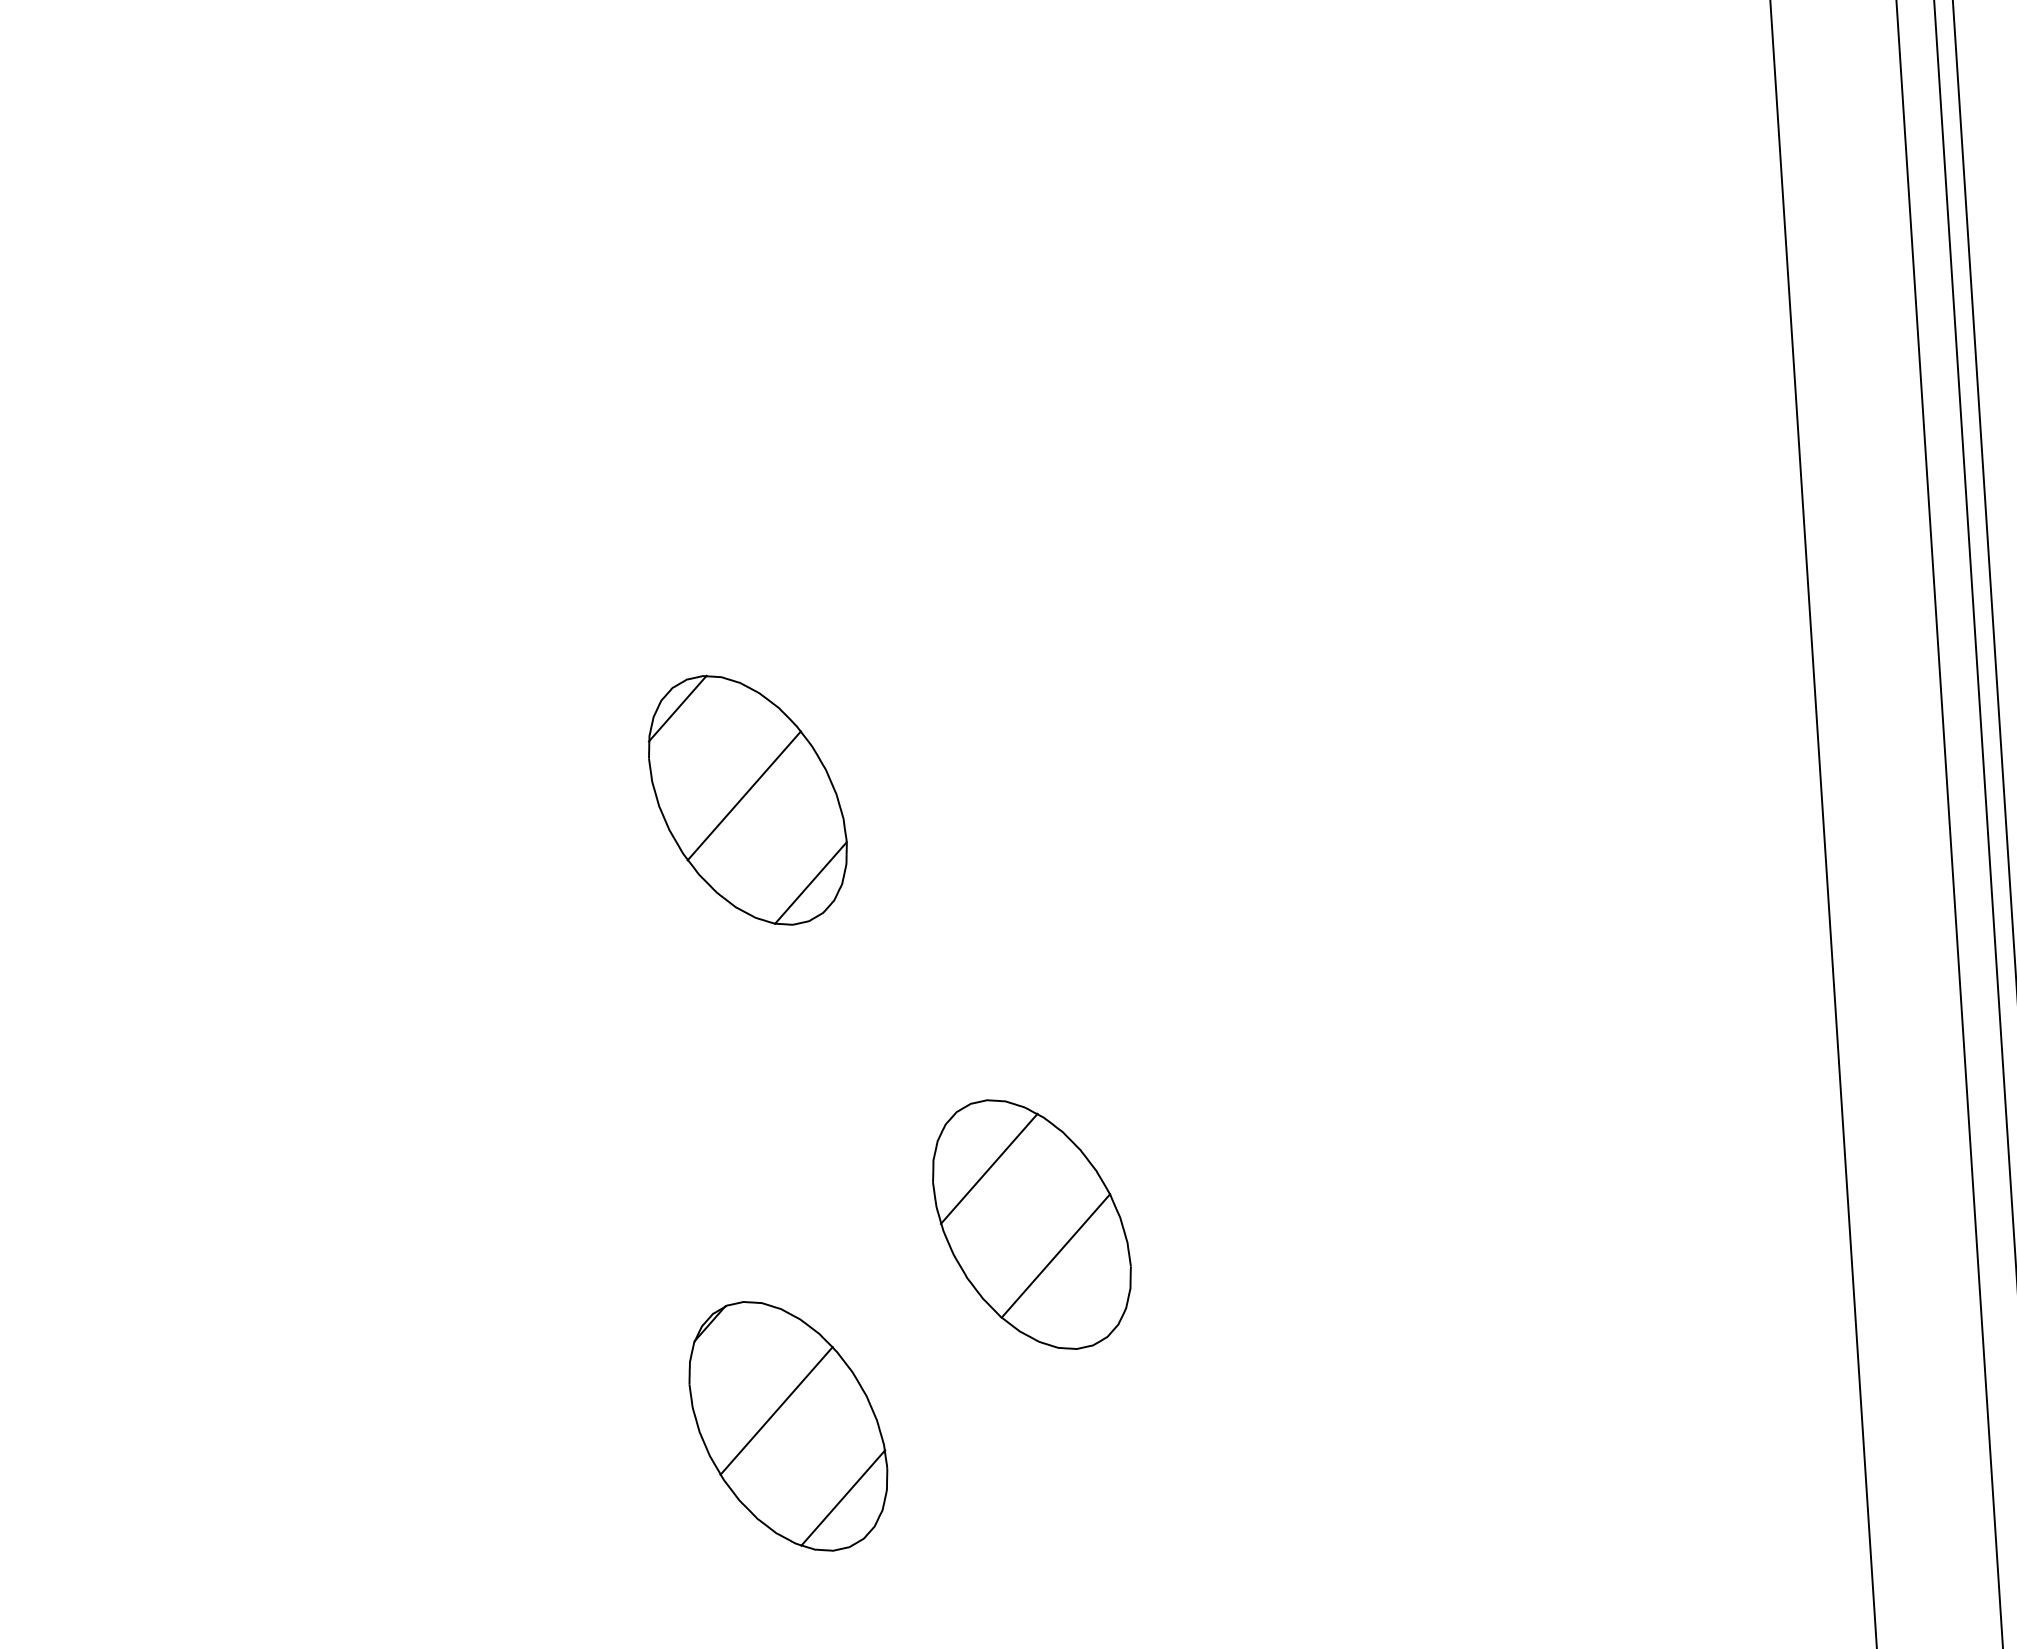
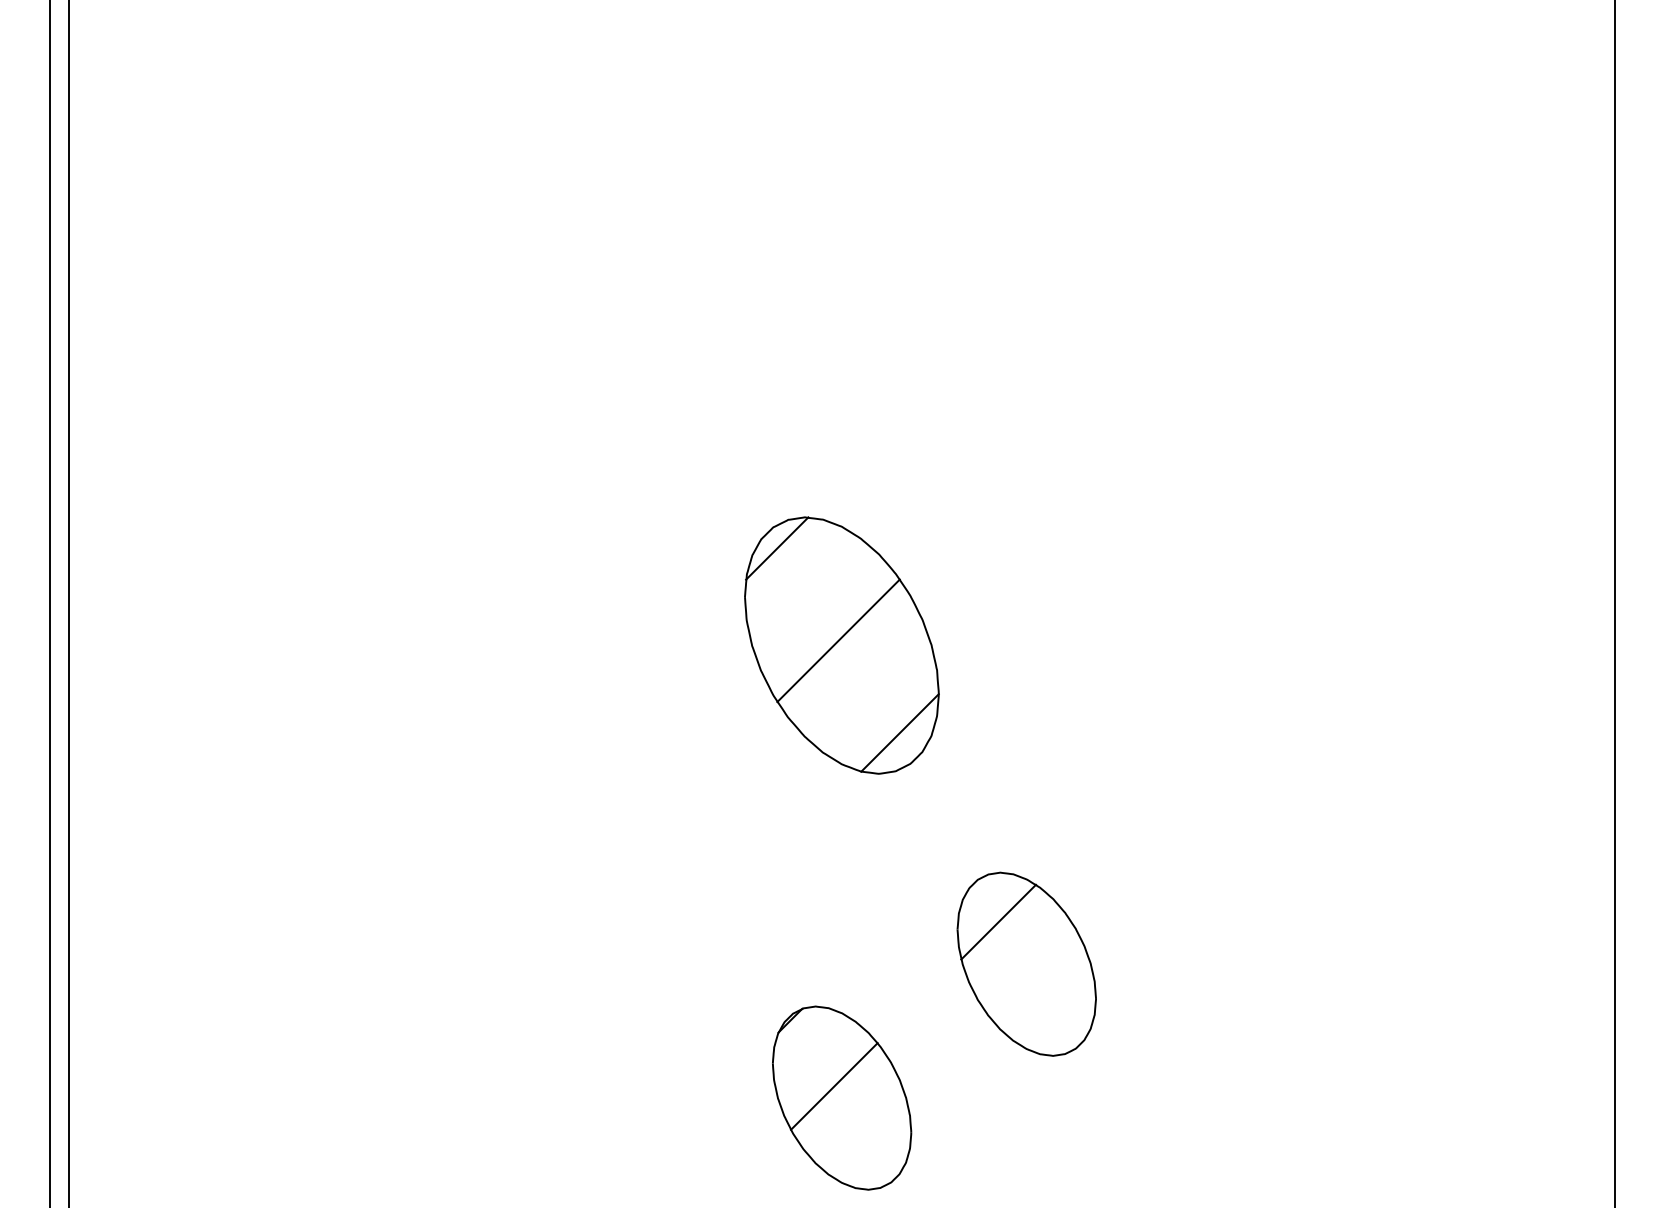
part: (748, 800) -> (842, 645), size x1.4
line: (1055, 1255) -> (1042, 987), removed
line: (842, 1497) -> (877, 1151), removed

